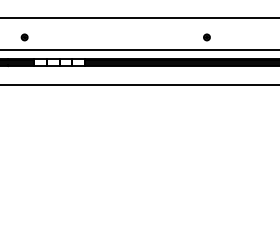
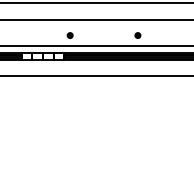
part: (24, 37) -> (70, 35), moved
part: (206, 37) -> (137, 35), moved

